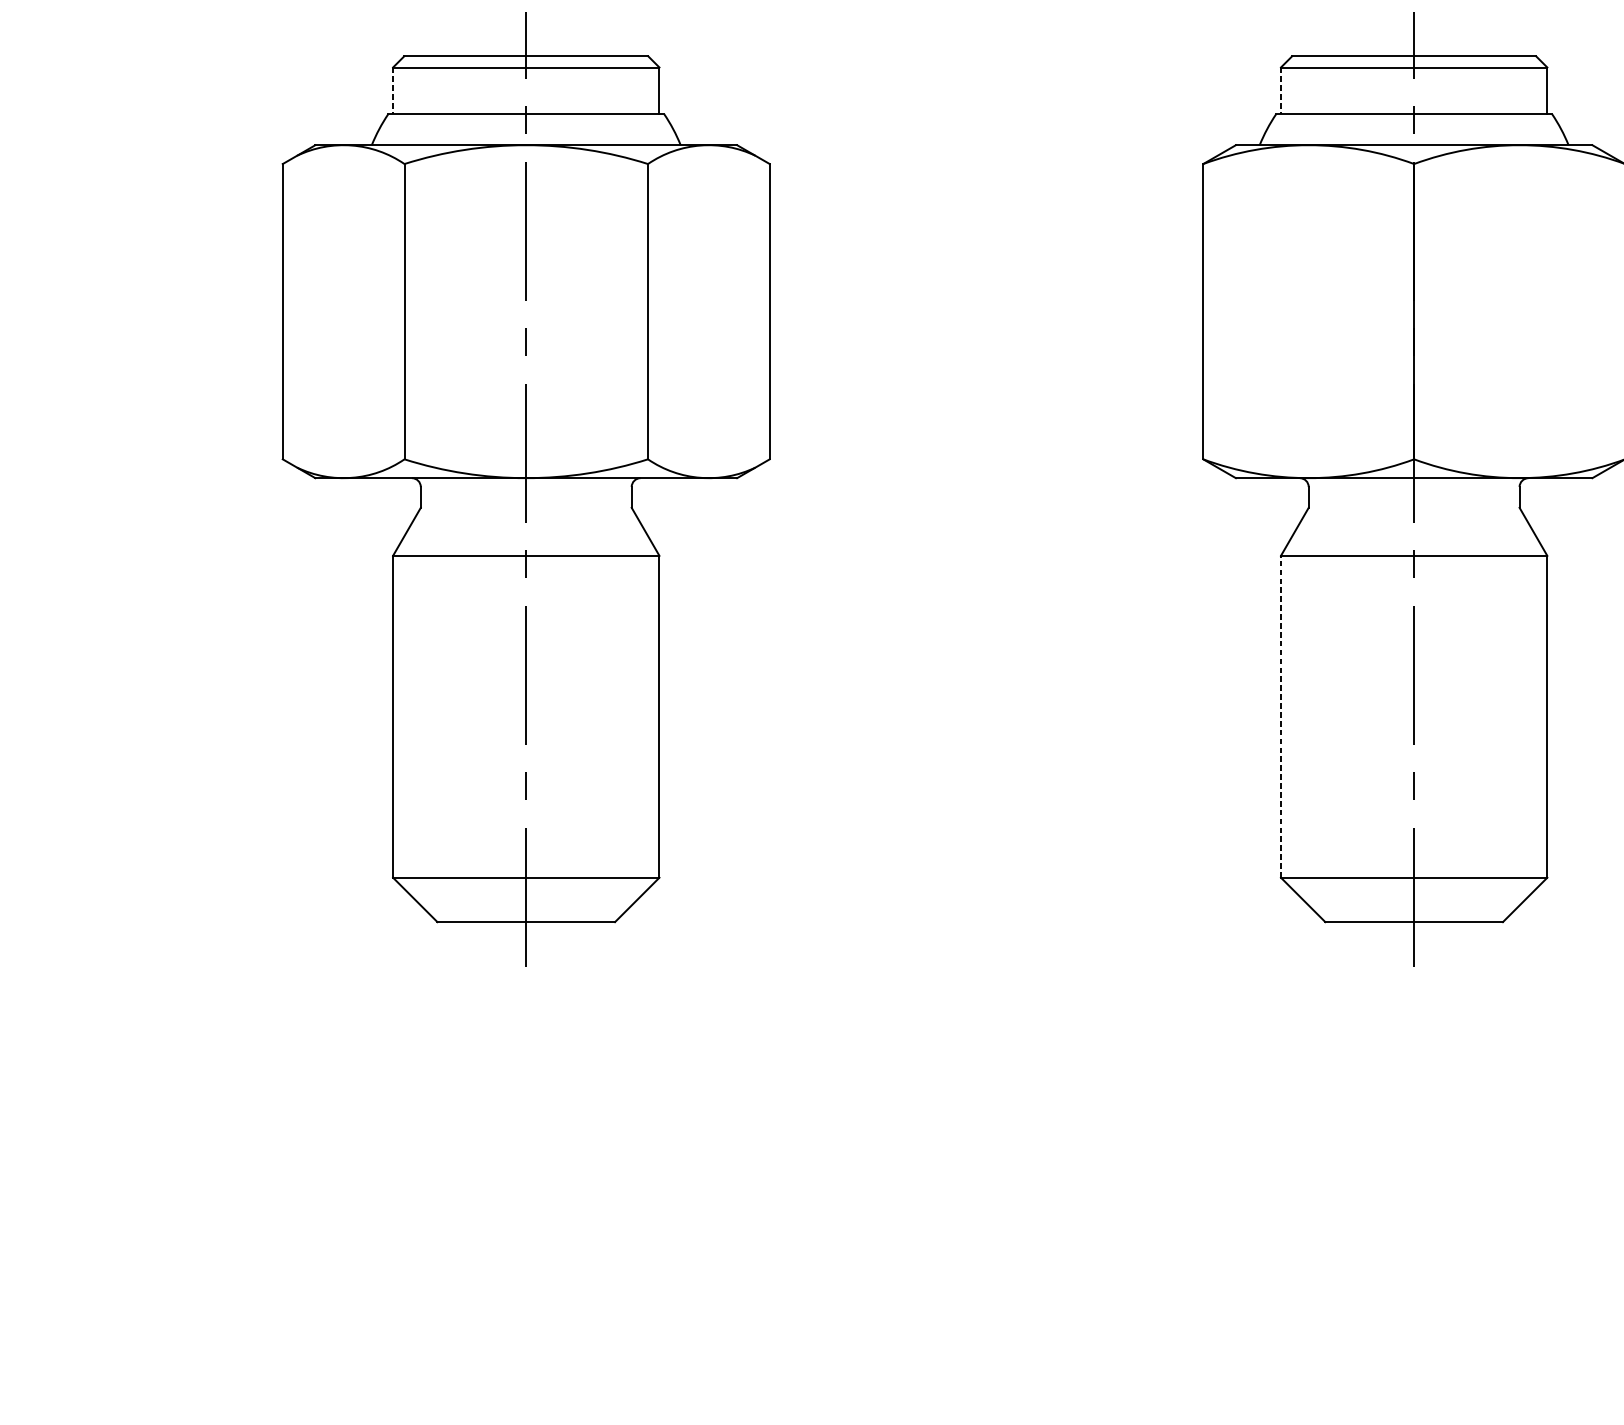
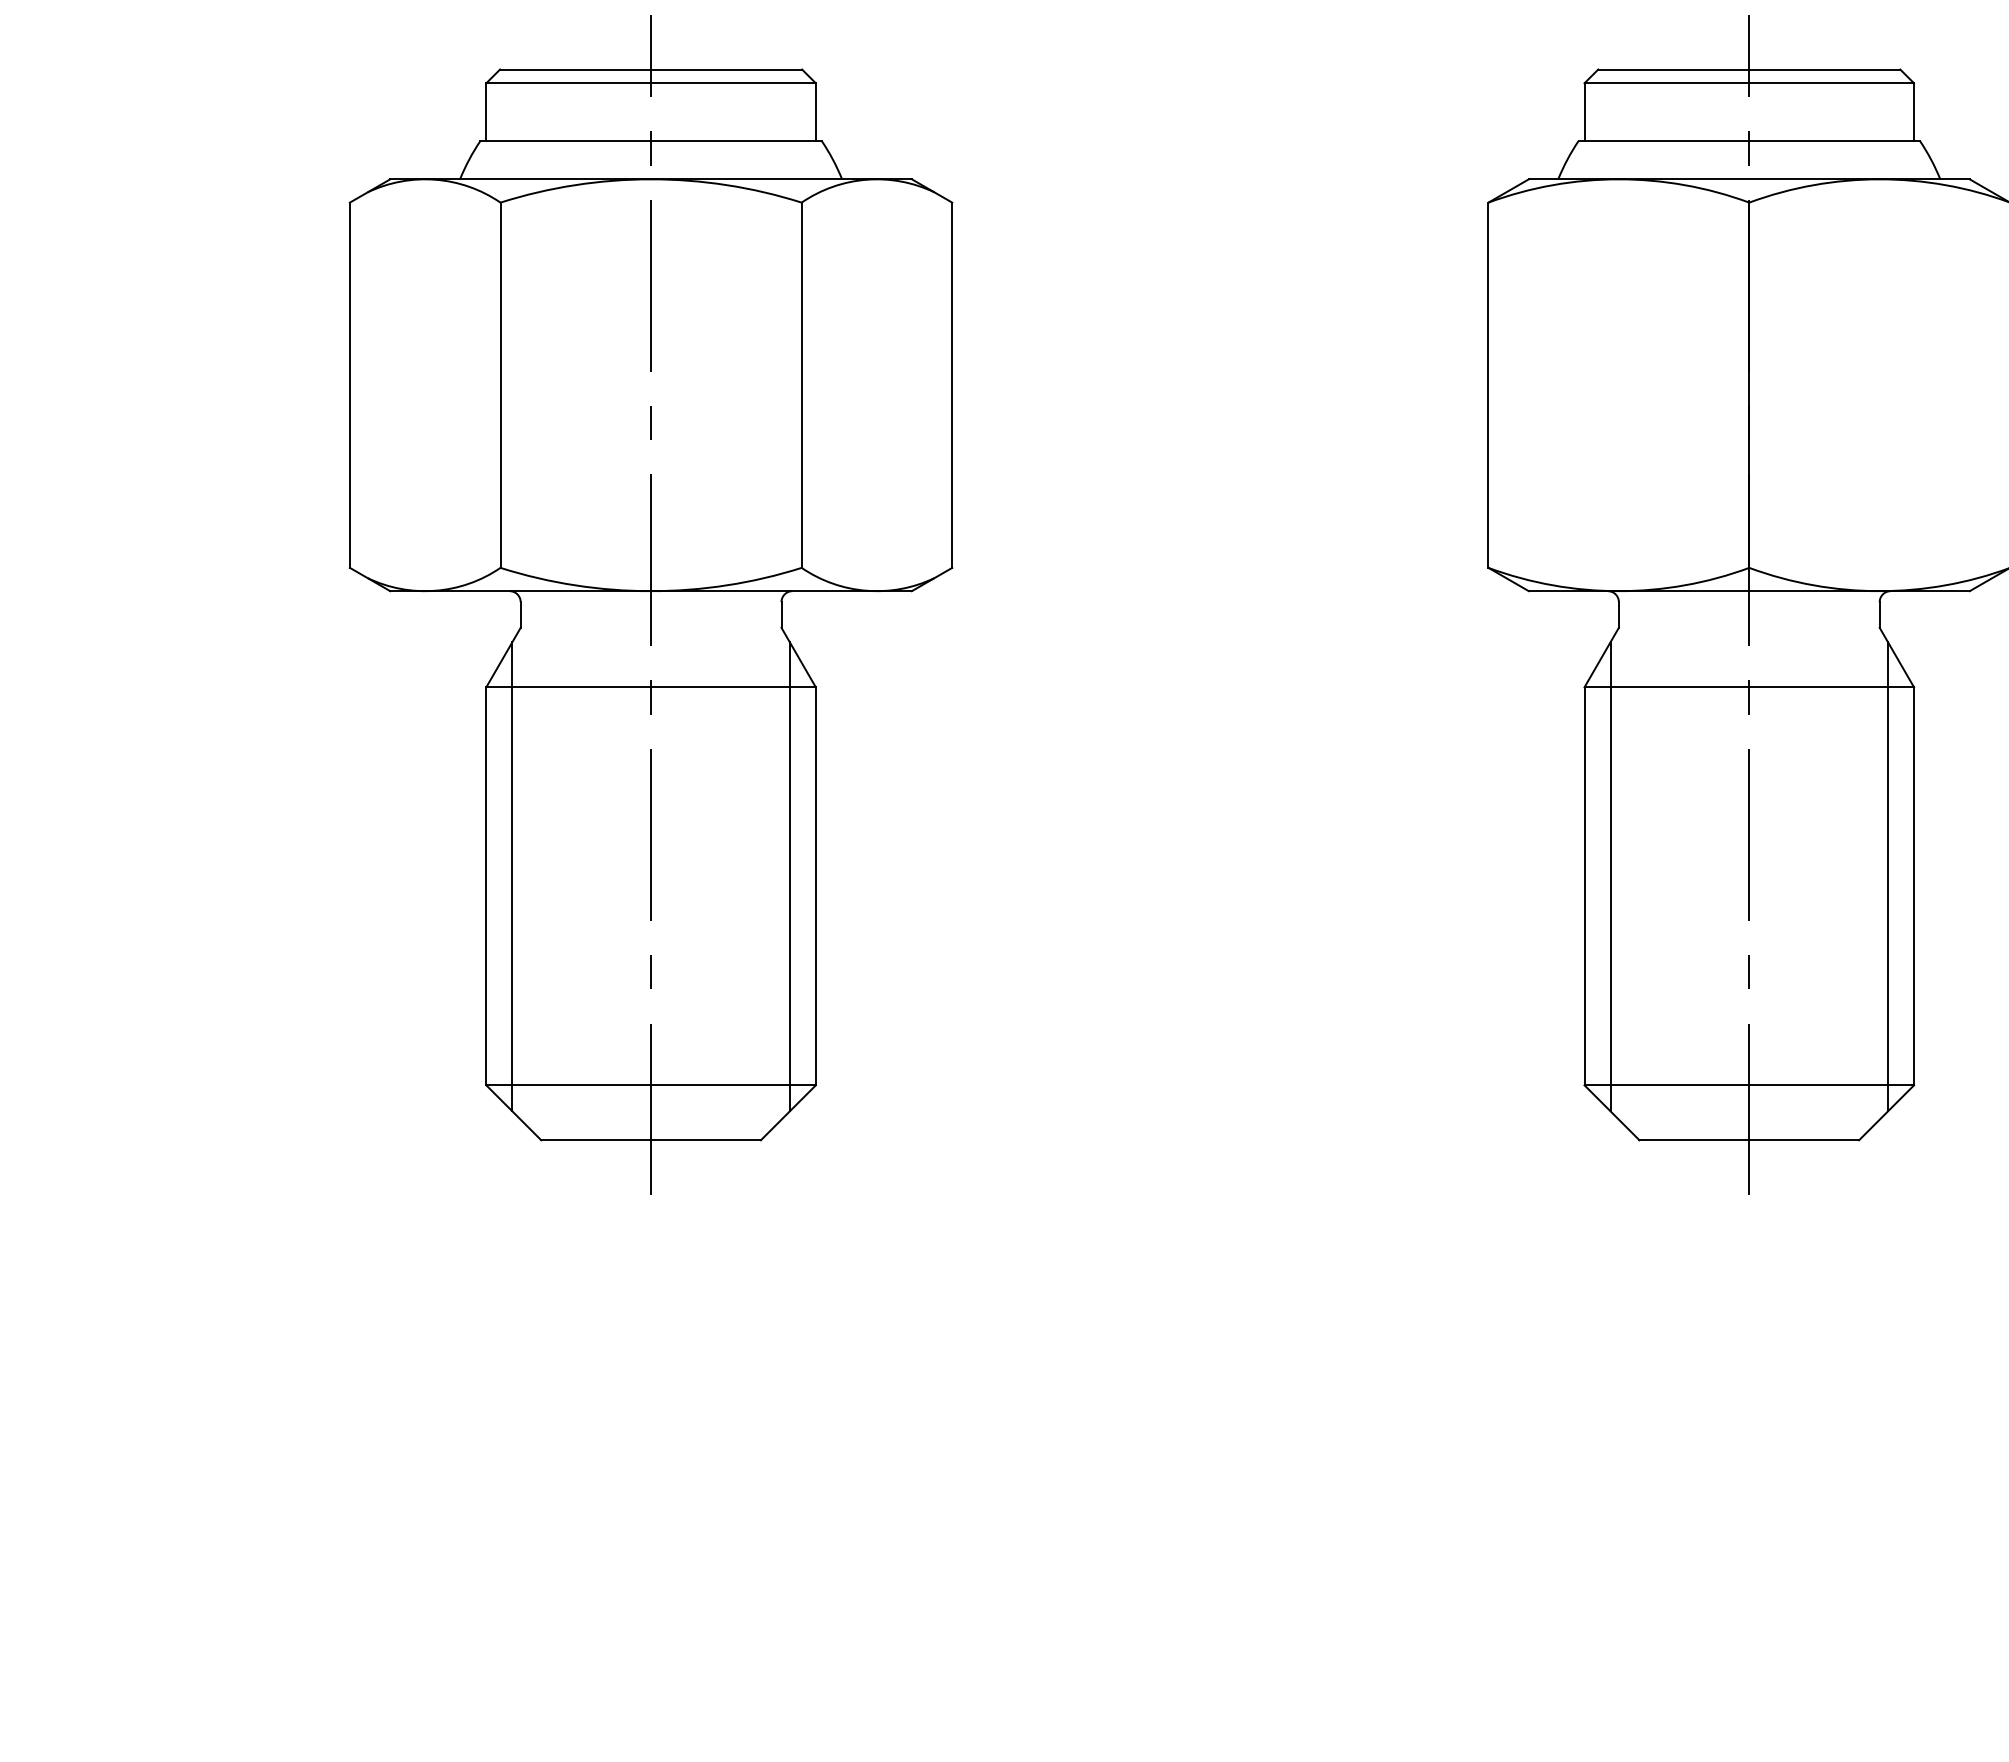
line: (393, 91) -> (486, 112), dashed -> solid
line: (1280, 91) -> (1584, 112), dashed -> solid
line: (414, 708) -> (512, 876), added
line: (638, 708) -> (789, 876), added
line: (1301, 708) -> (1610, 876), added
line: (1526, 708) -> (1888, 876), added
line: (1280, 716) -> (1584, 885), dashed -> solid

